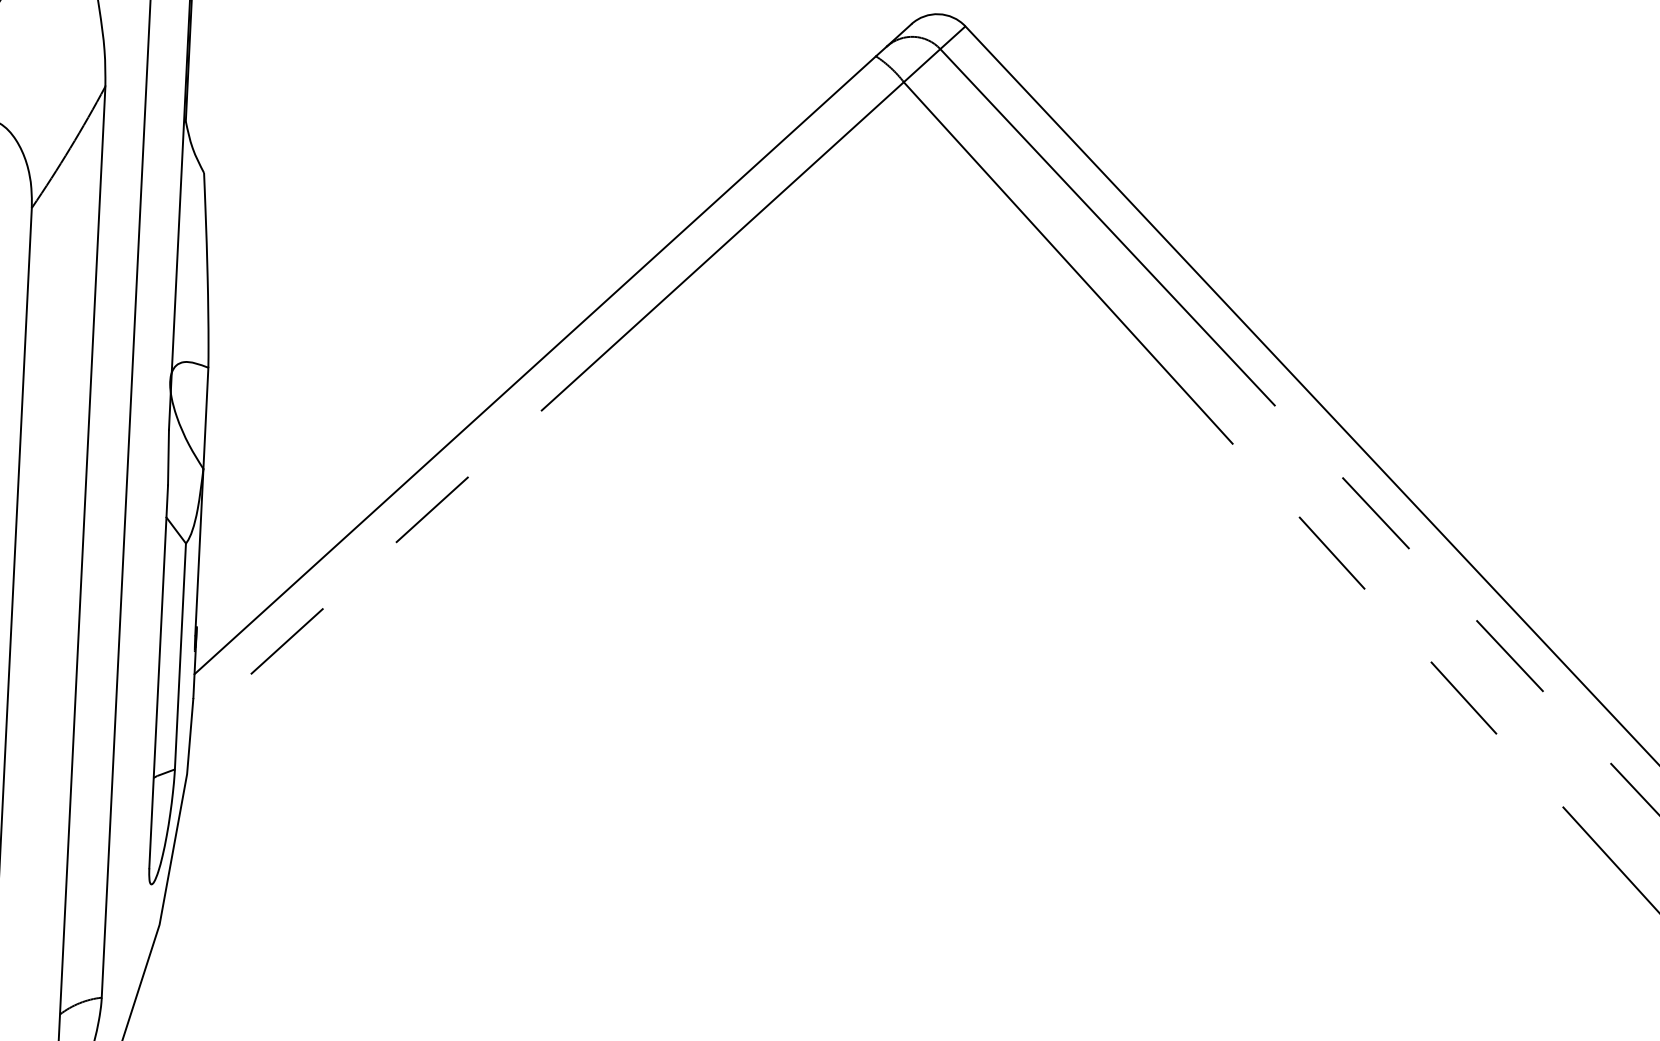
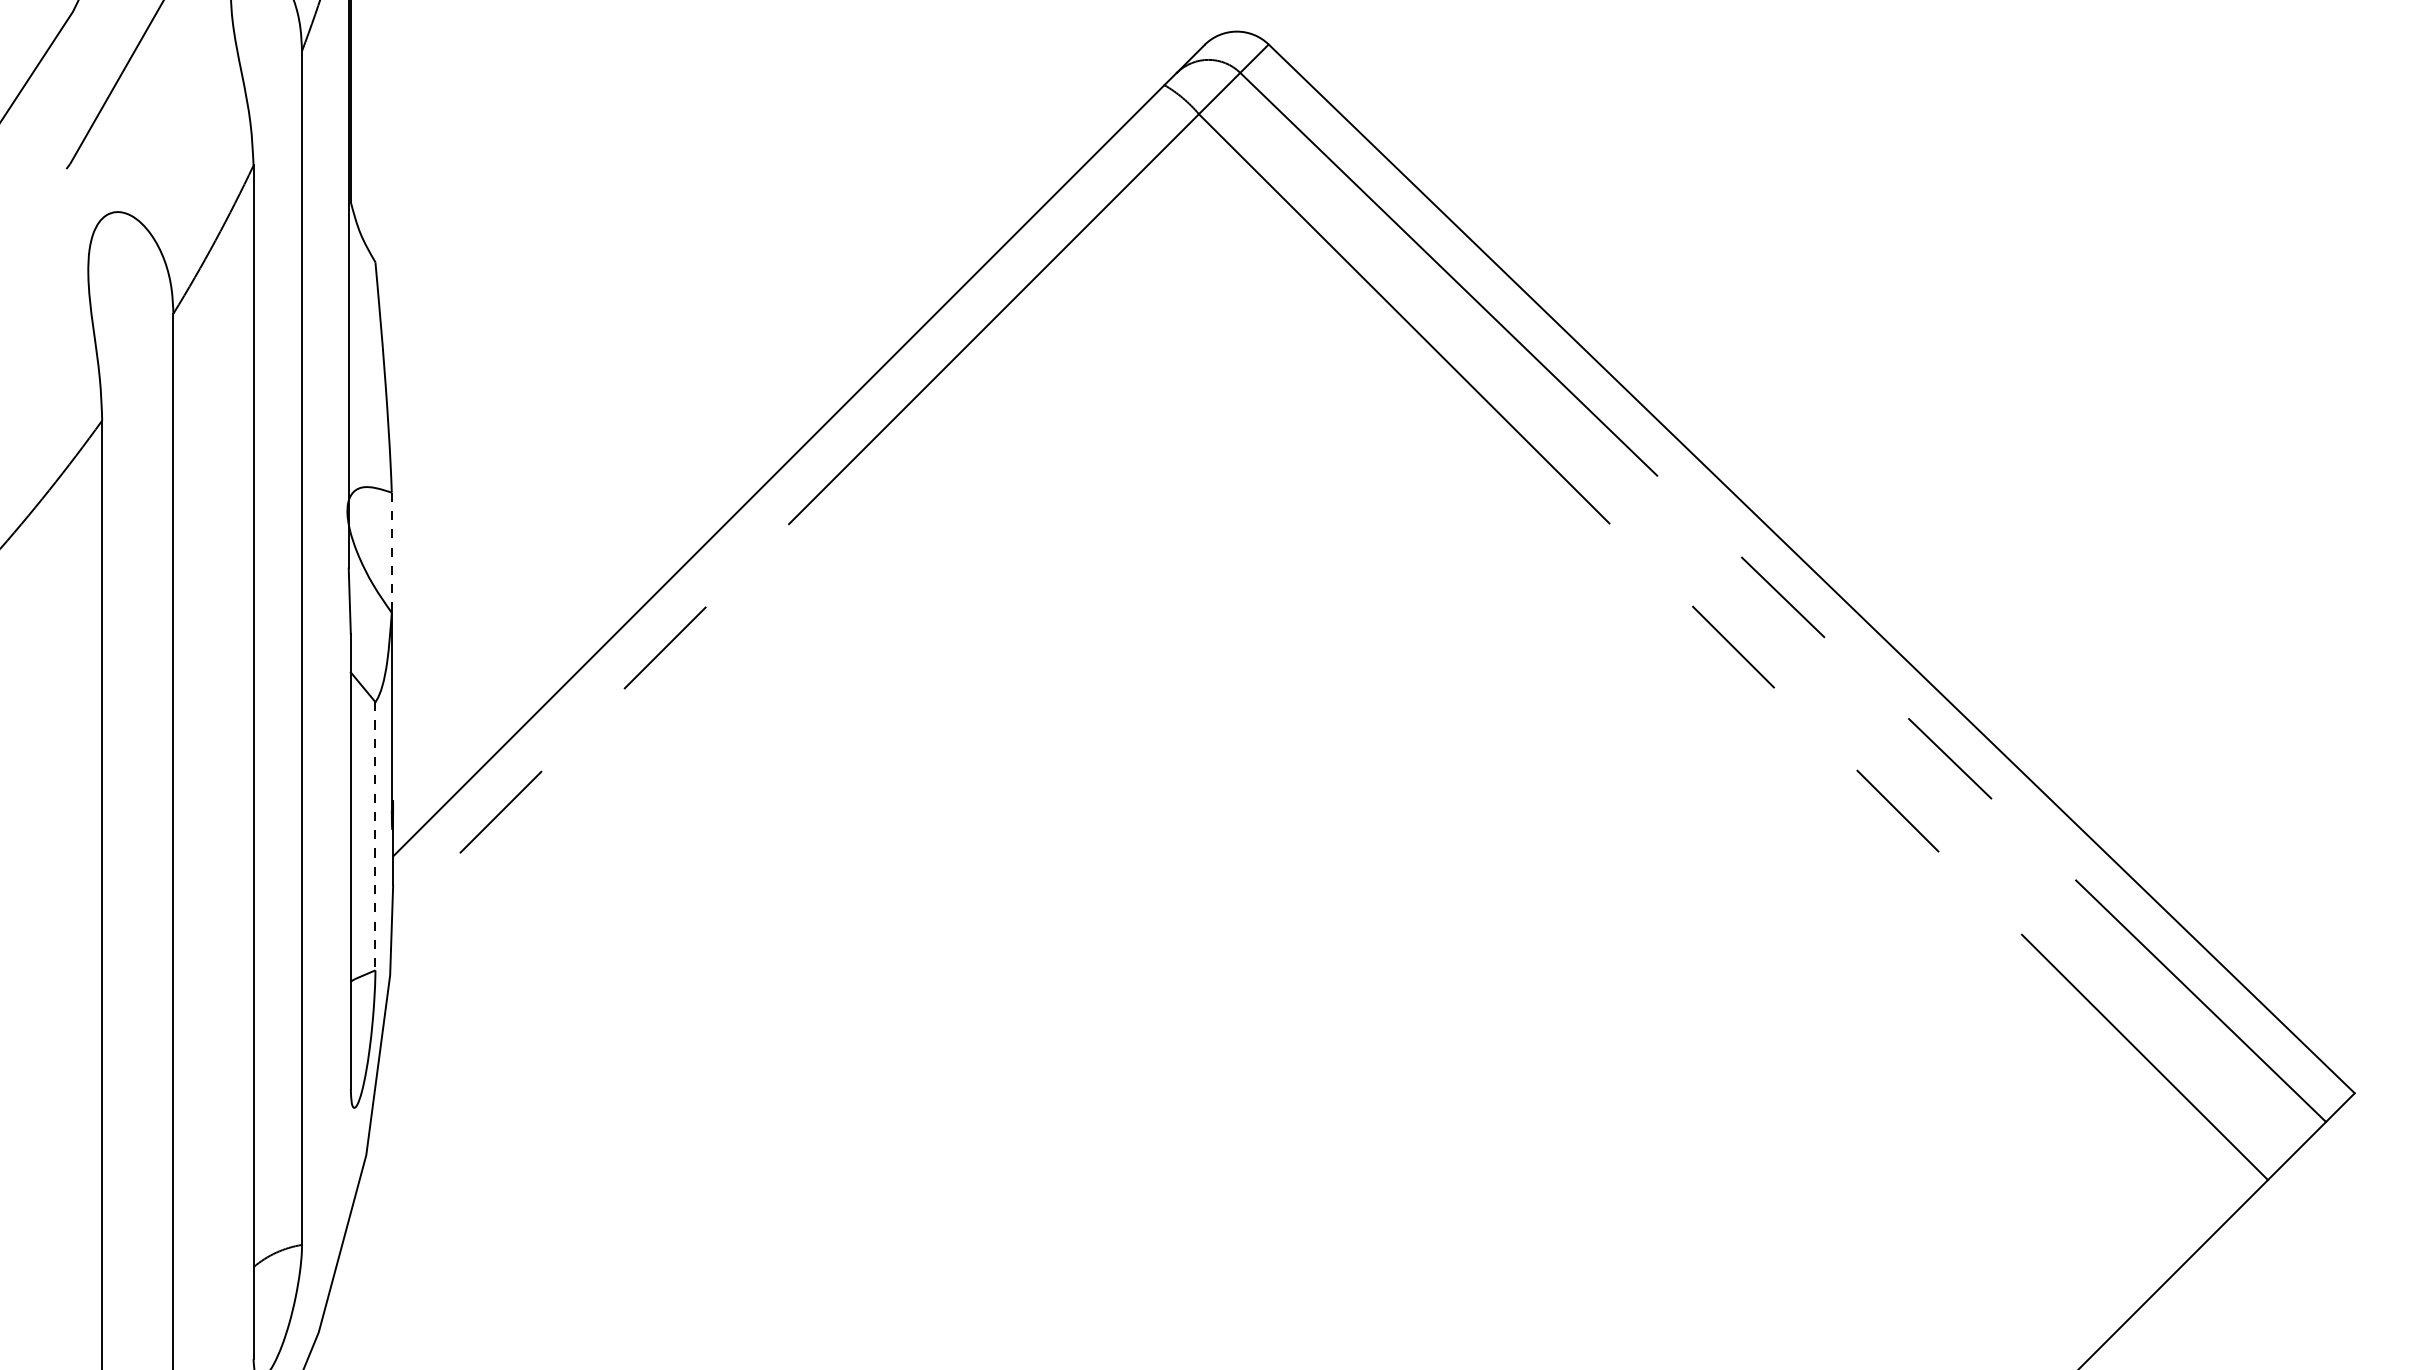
line: (205, 418) -> (391, 553), solid -> dashed
line: (180, 656) -> (375, 836), solid -> dashed

